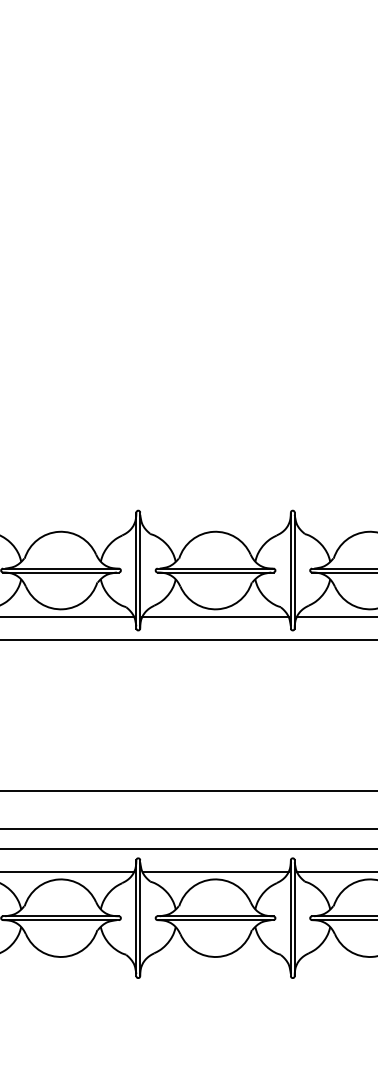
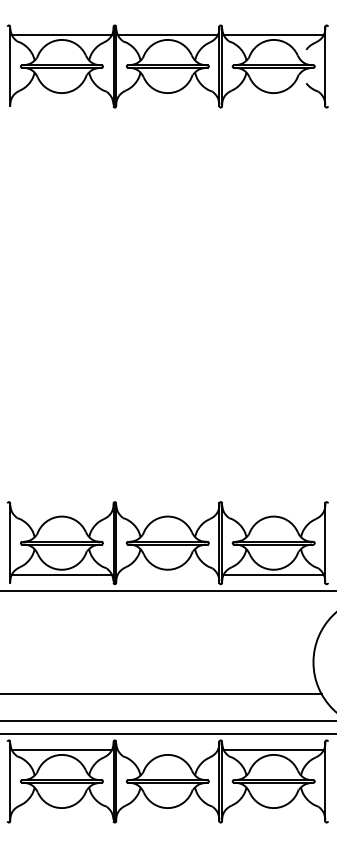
line: (215, 616) -> (167, 574), removed
line: (215, 871) -> (167, 749), removed

